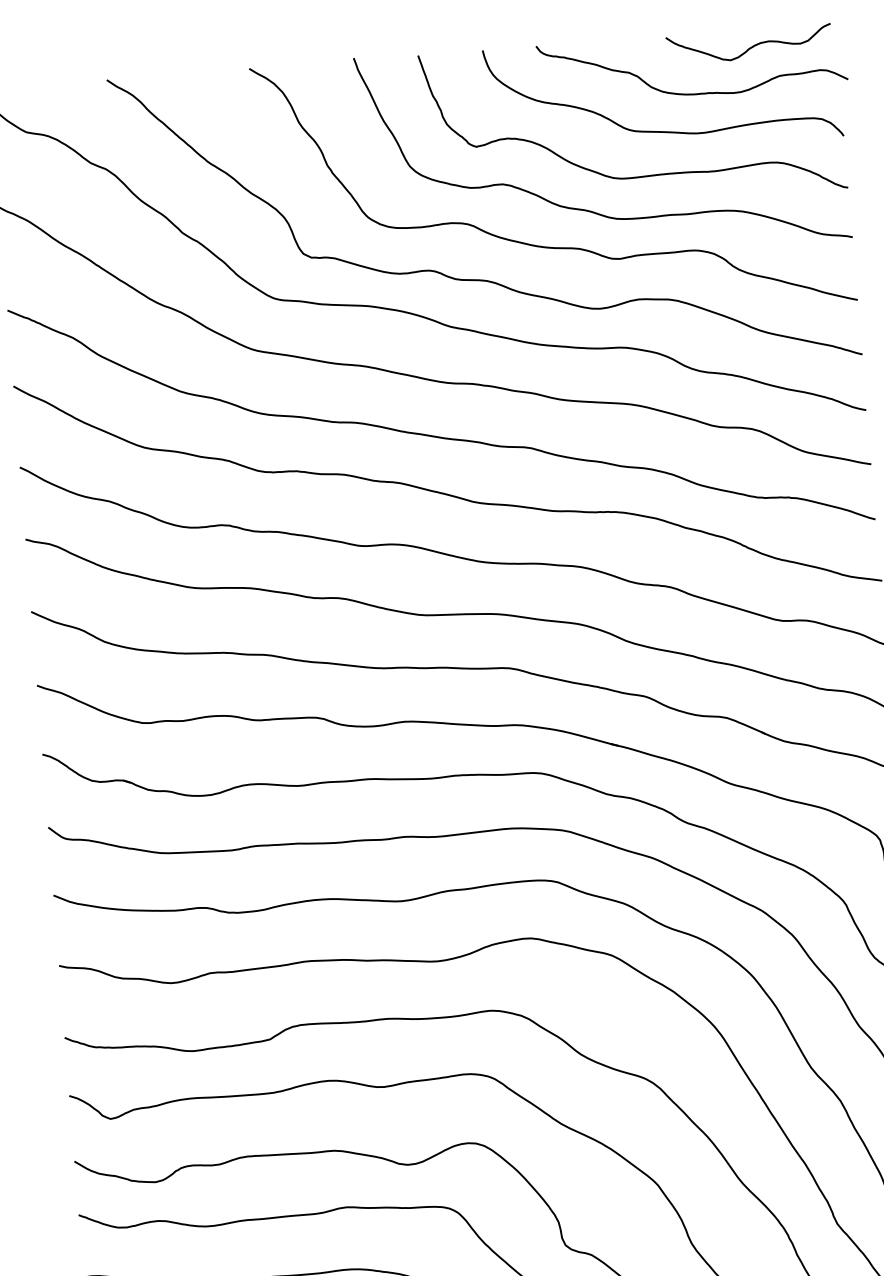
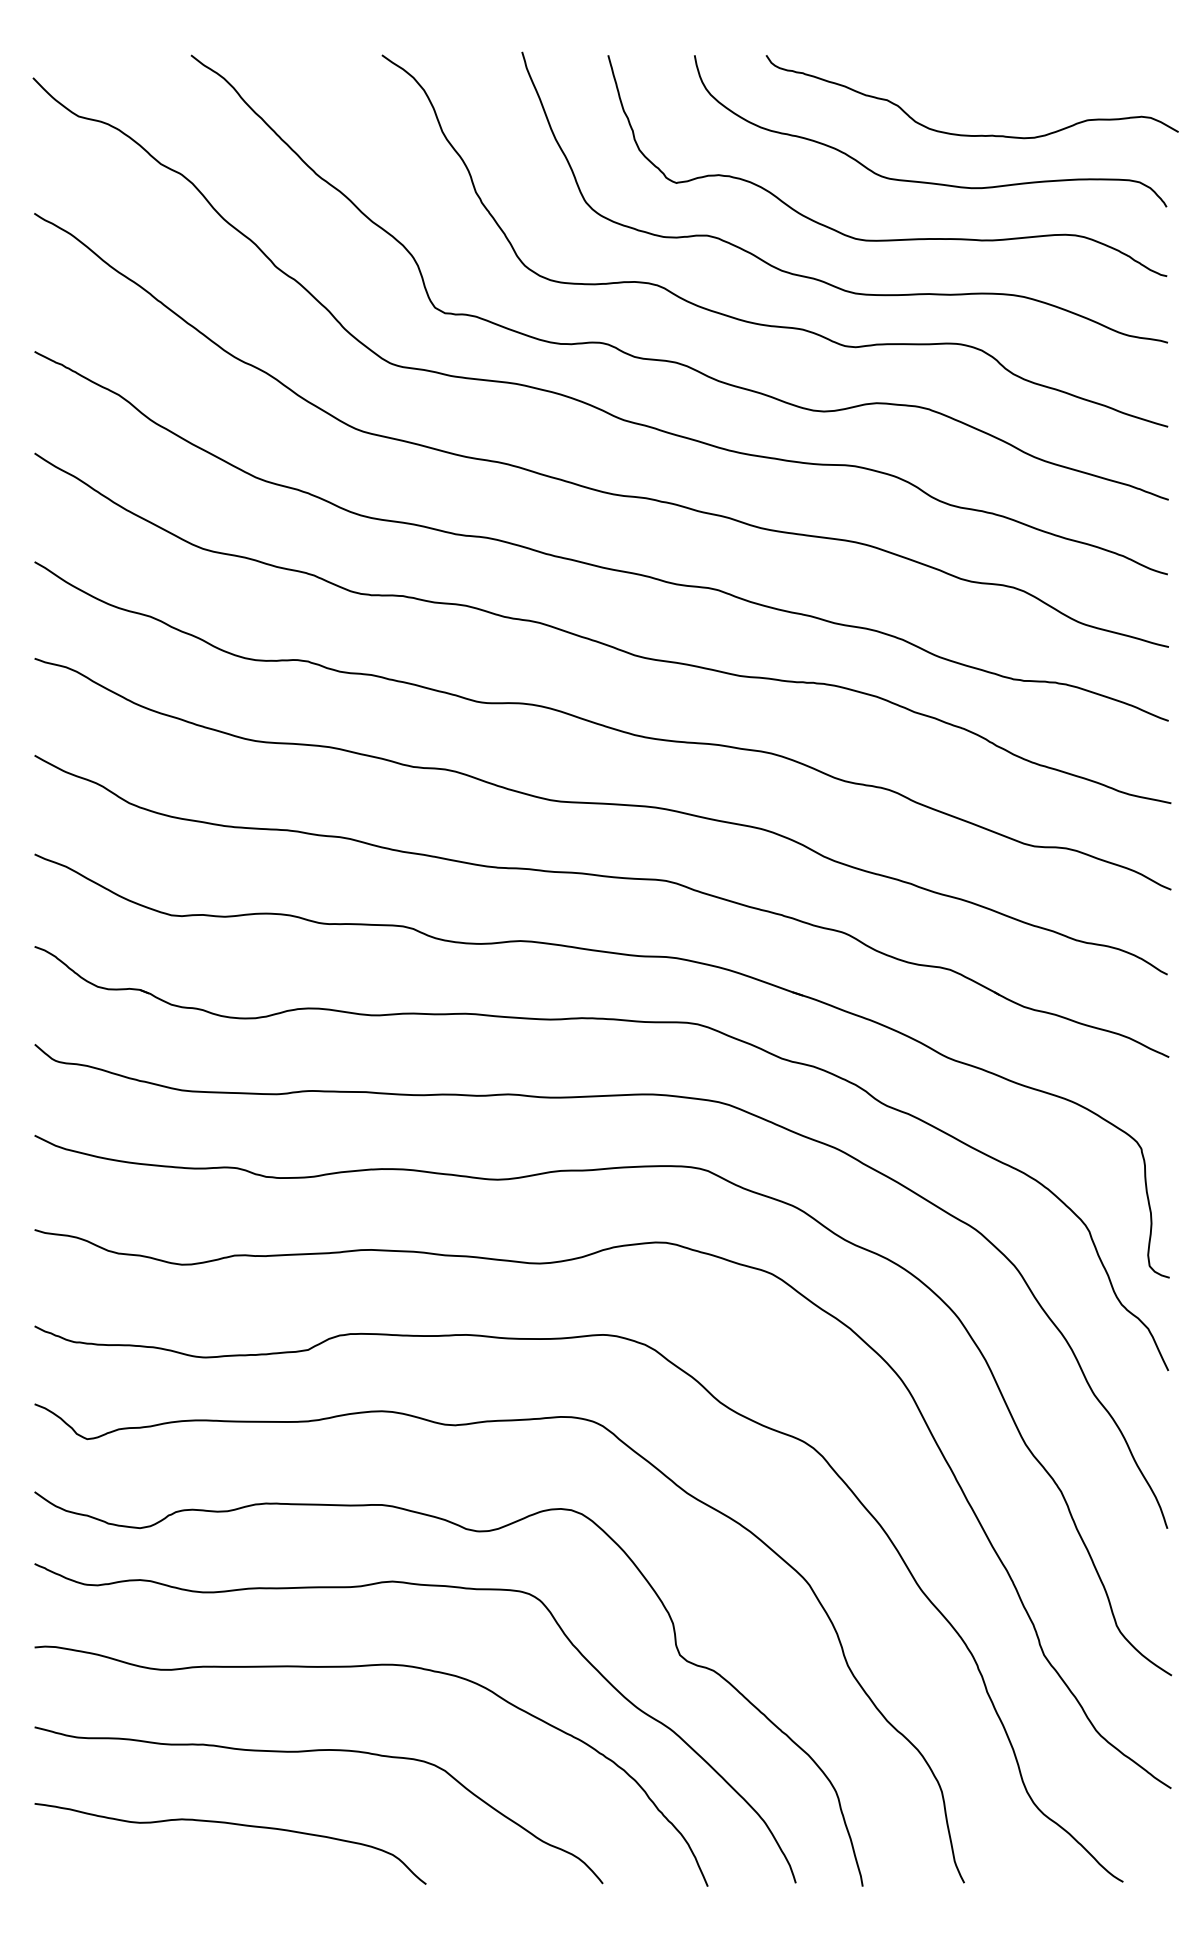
curve: (749, 47) -> (1050, 79), removed

